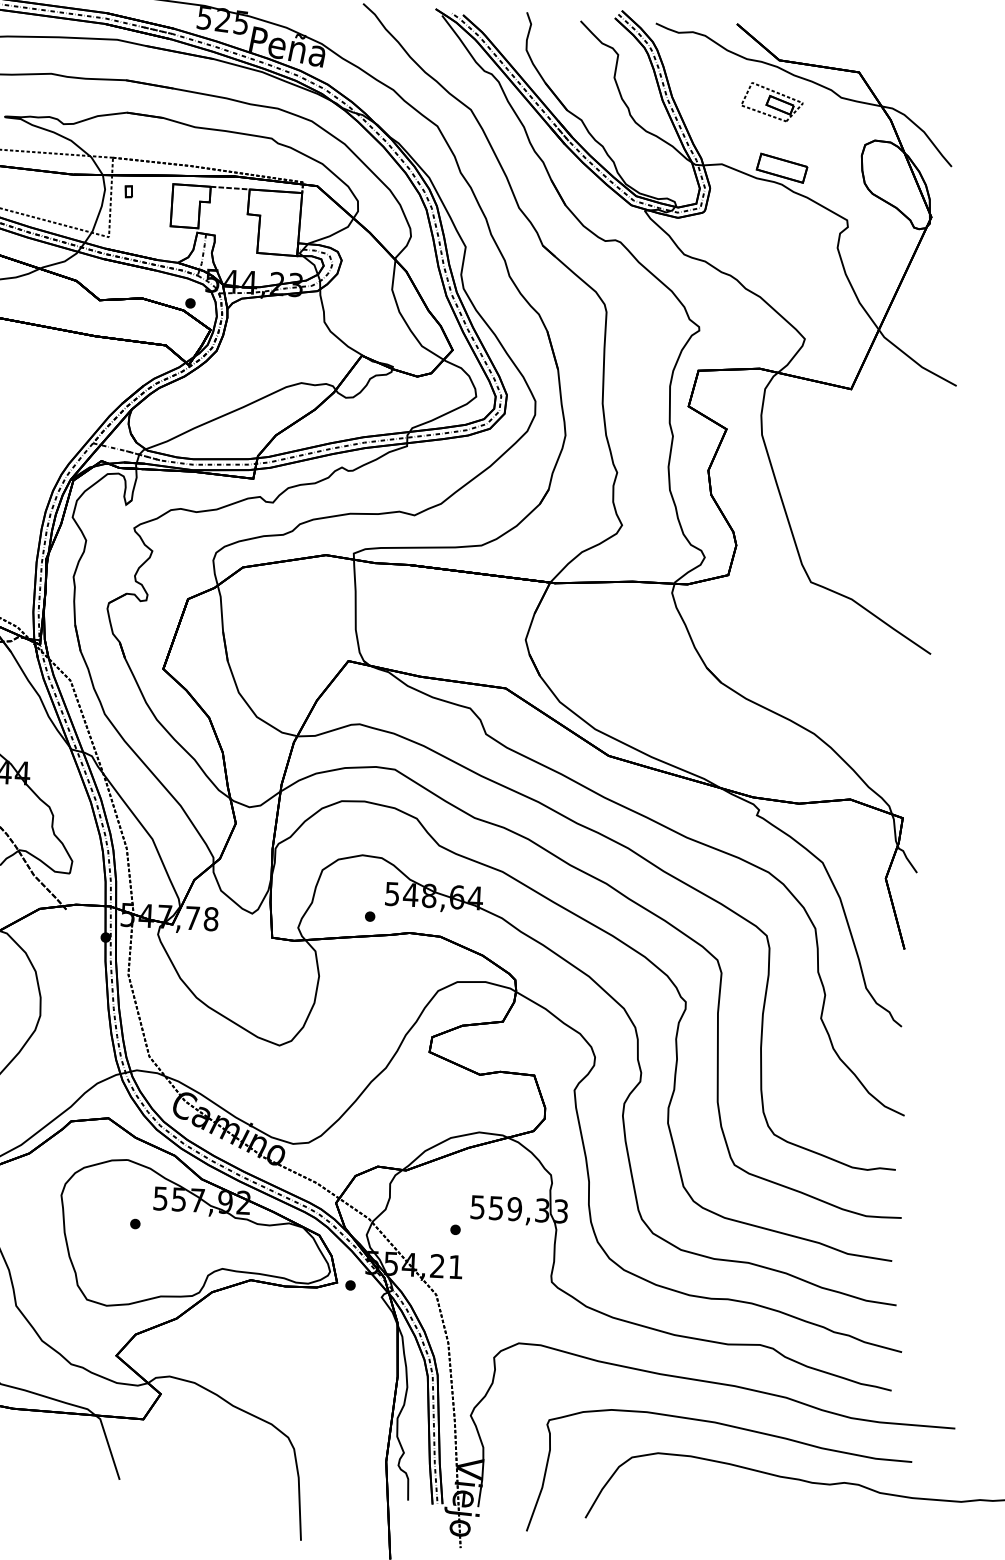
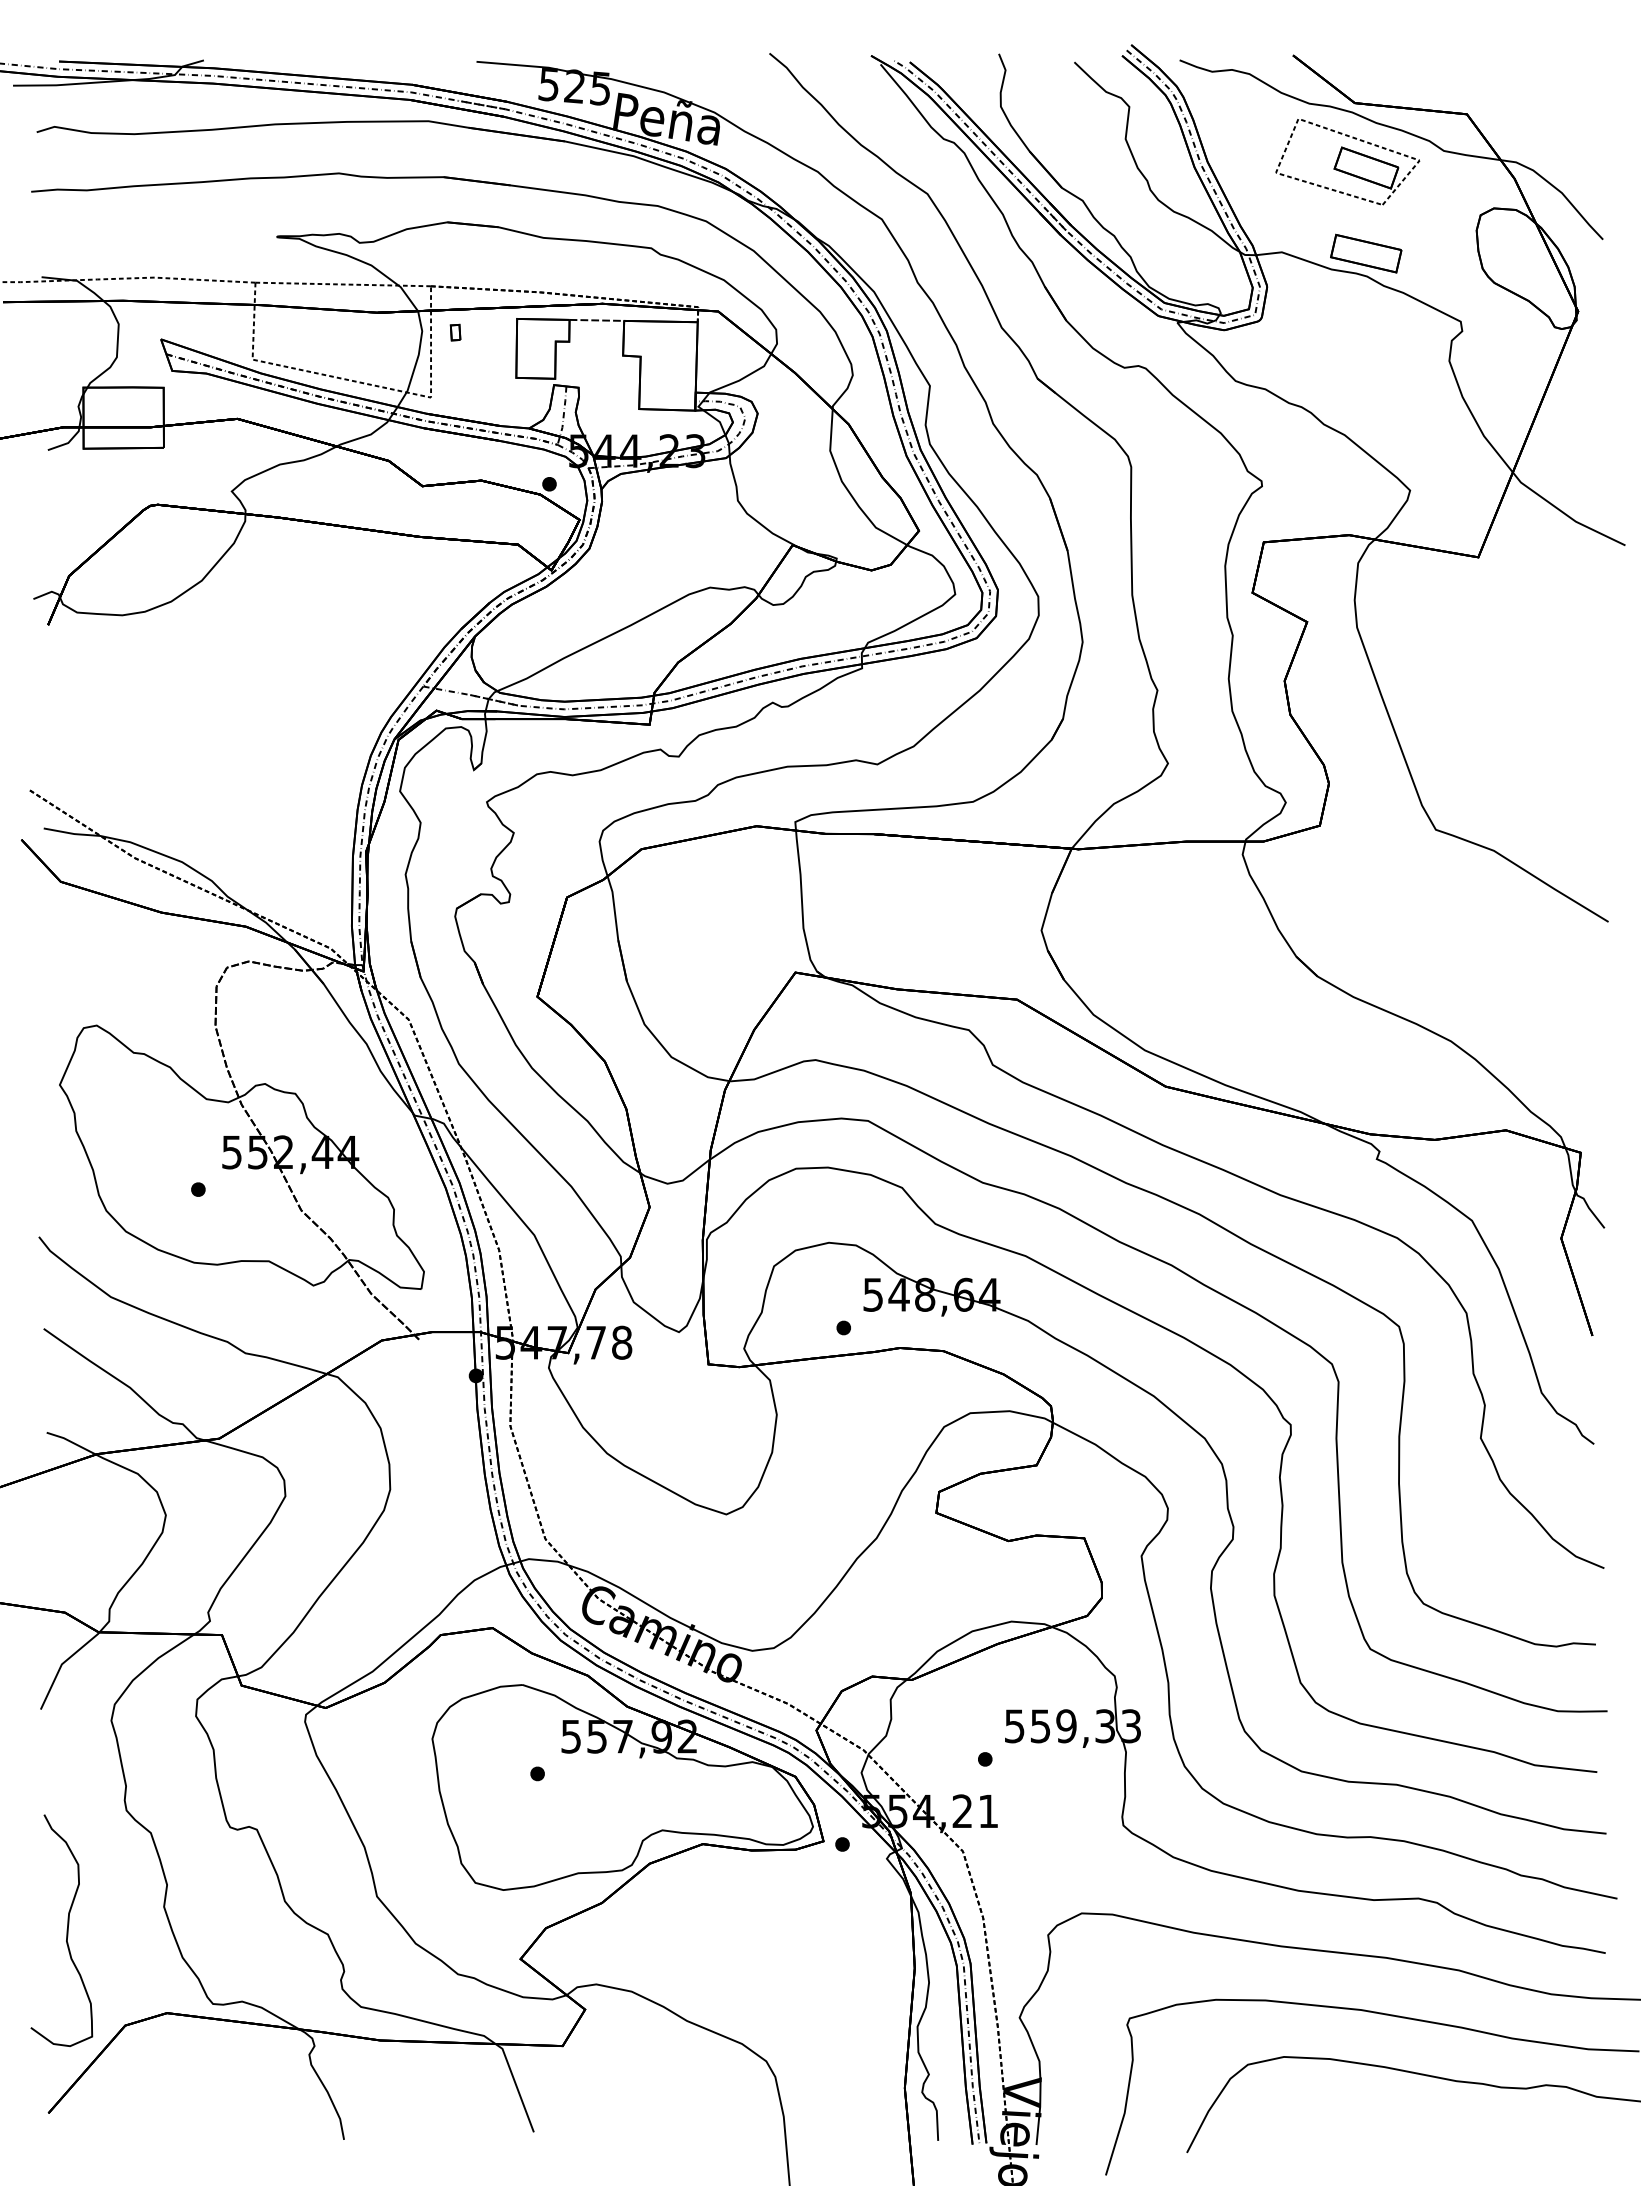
part: (772, 102) -> (1347, 162), size x1.67

